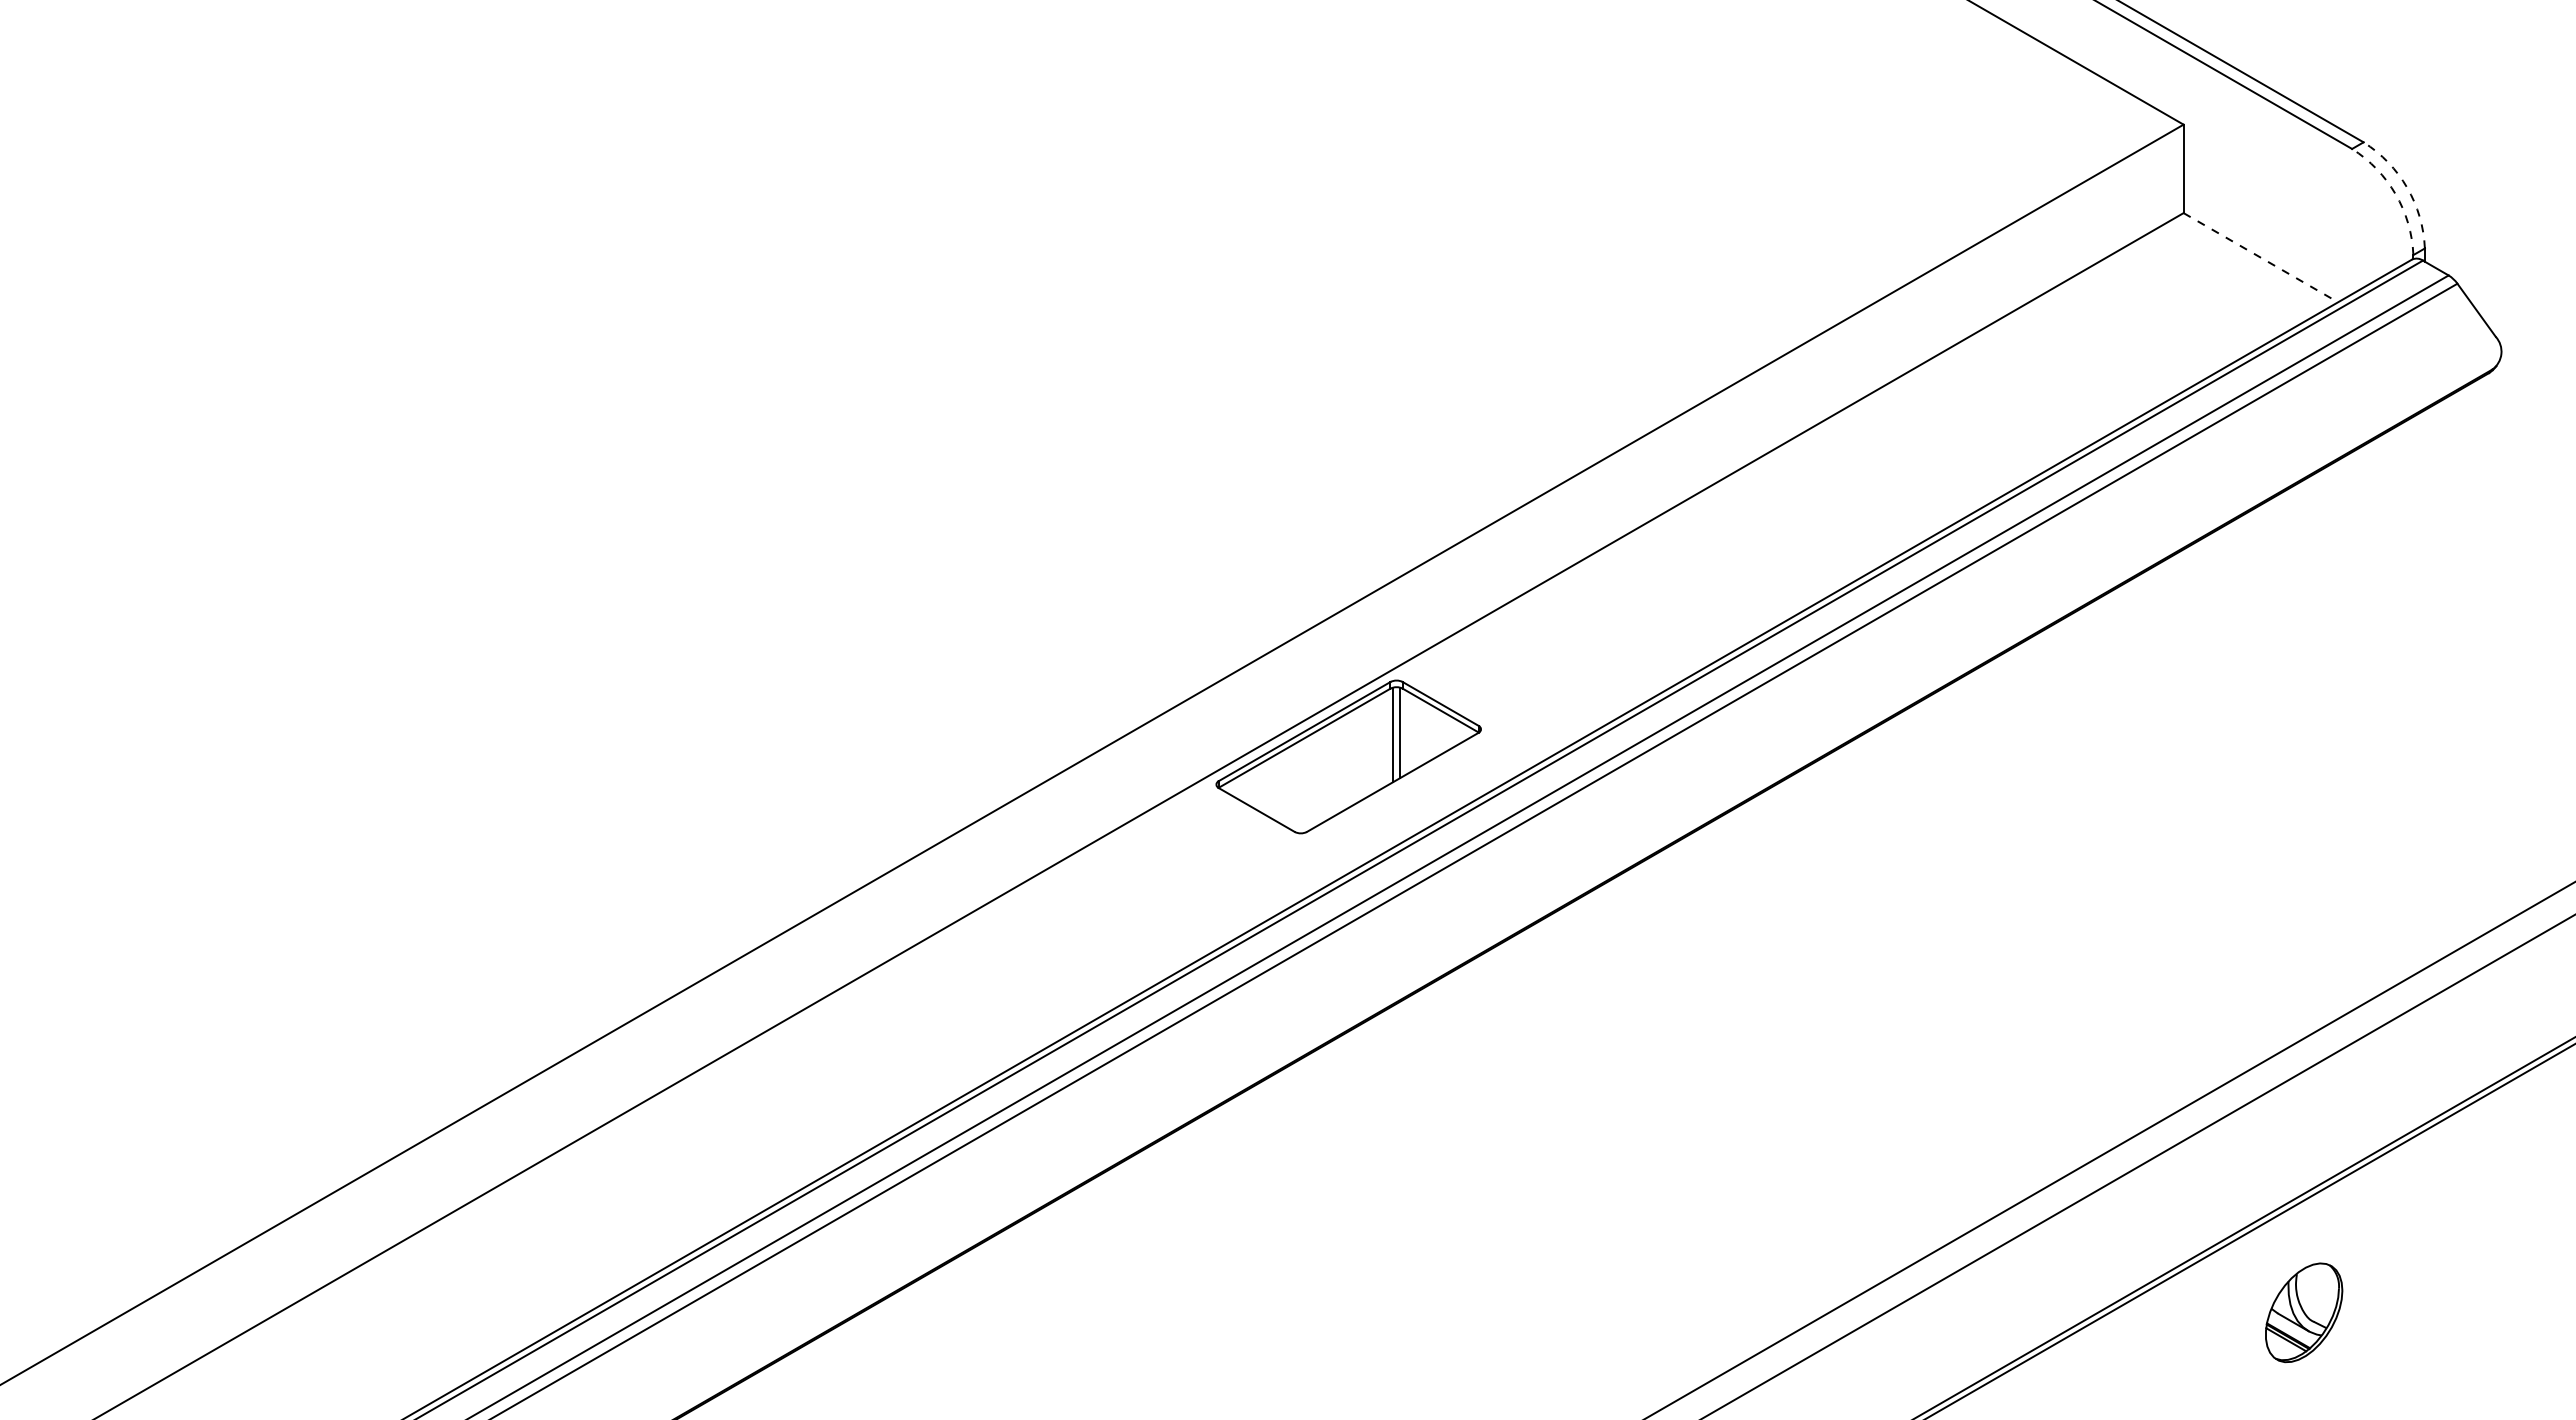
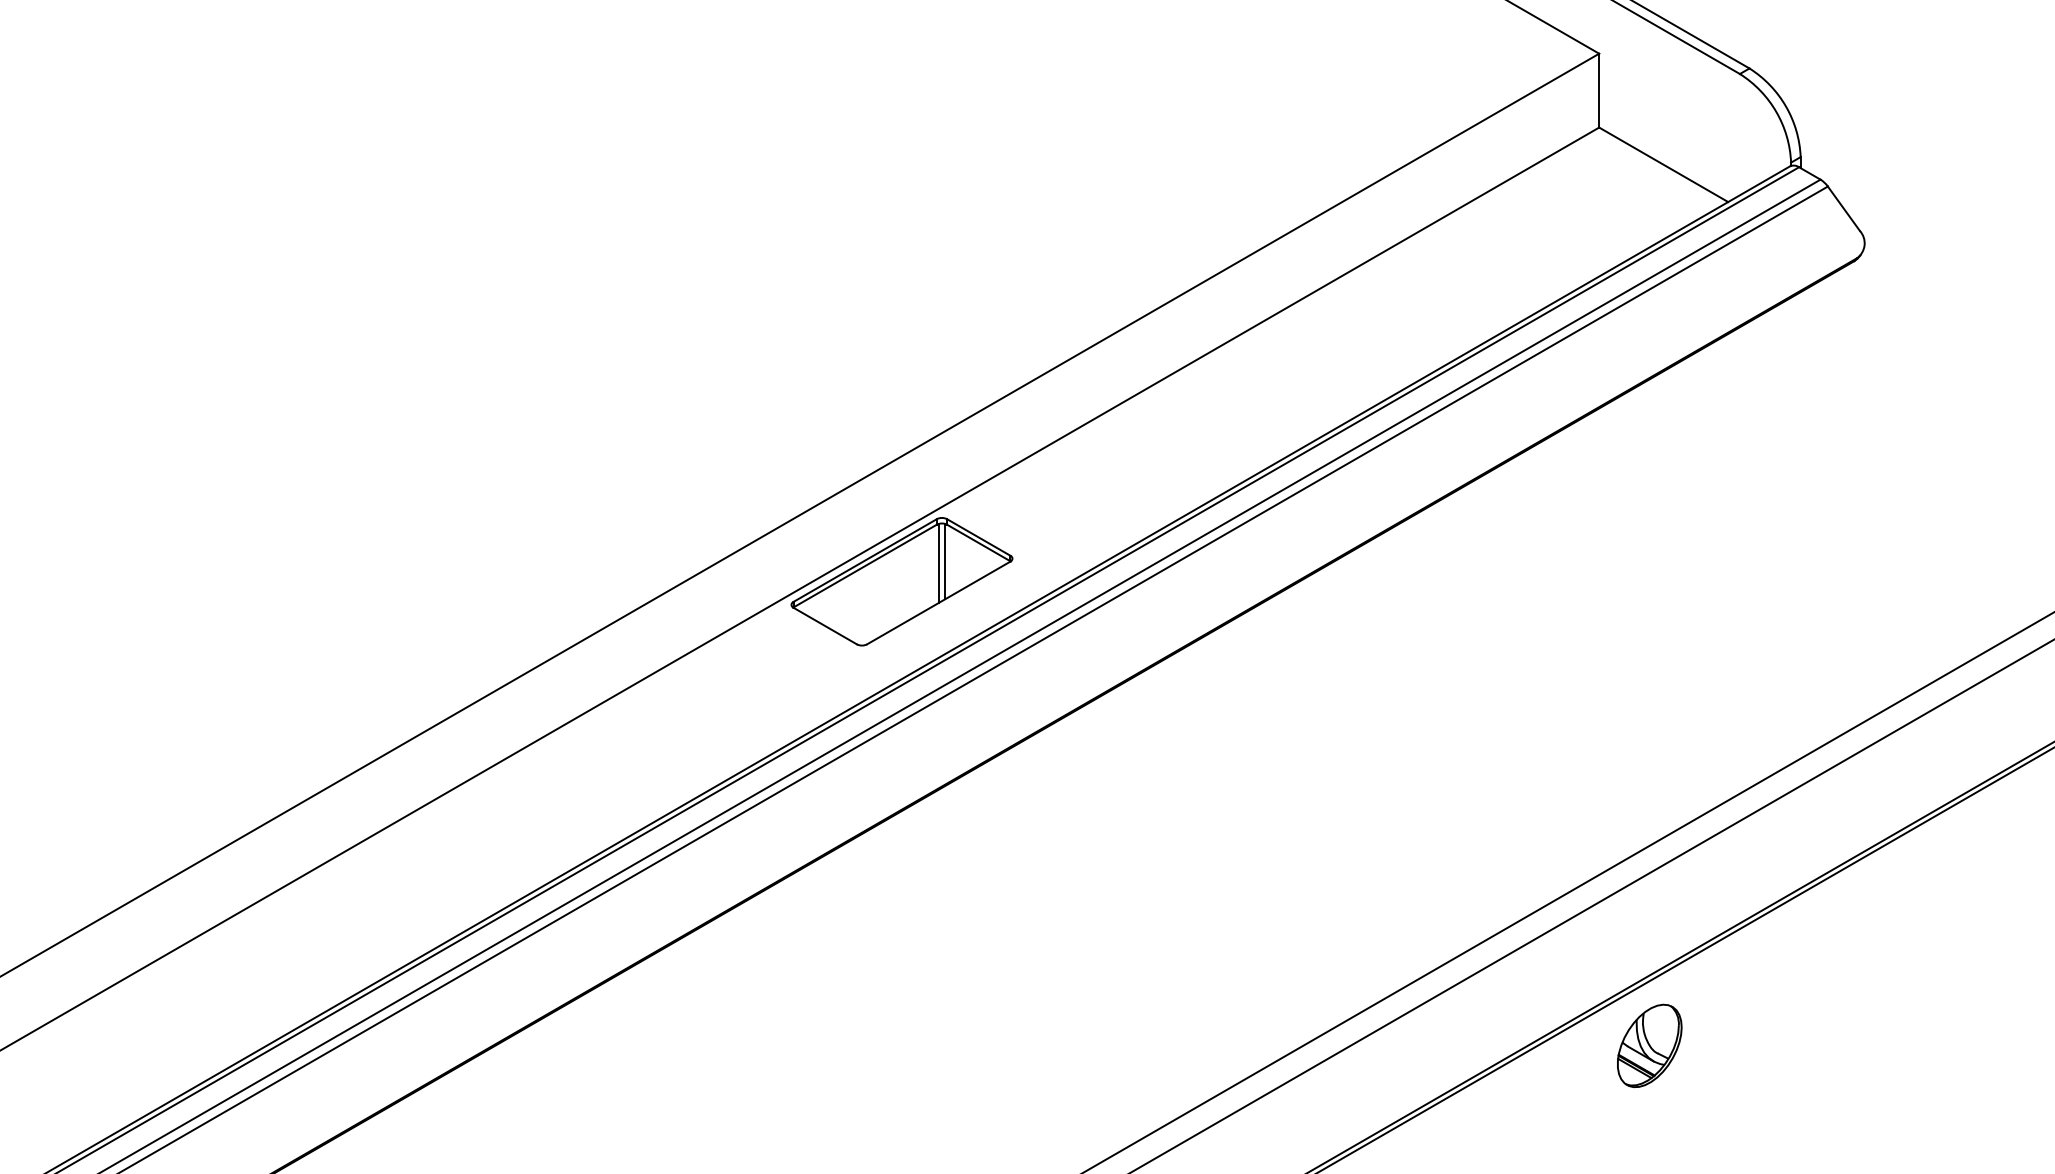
arc: (2407, 187) -> (1786, 106), dashed -> solid
arc: (2395, 194) -> (1776, 112), dashed -> solid
line: (2261, 257) -> (1664, 164), dashed -> solid
part: (2304, 1312) -> (1650, 1045), moved

